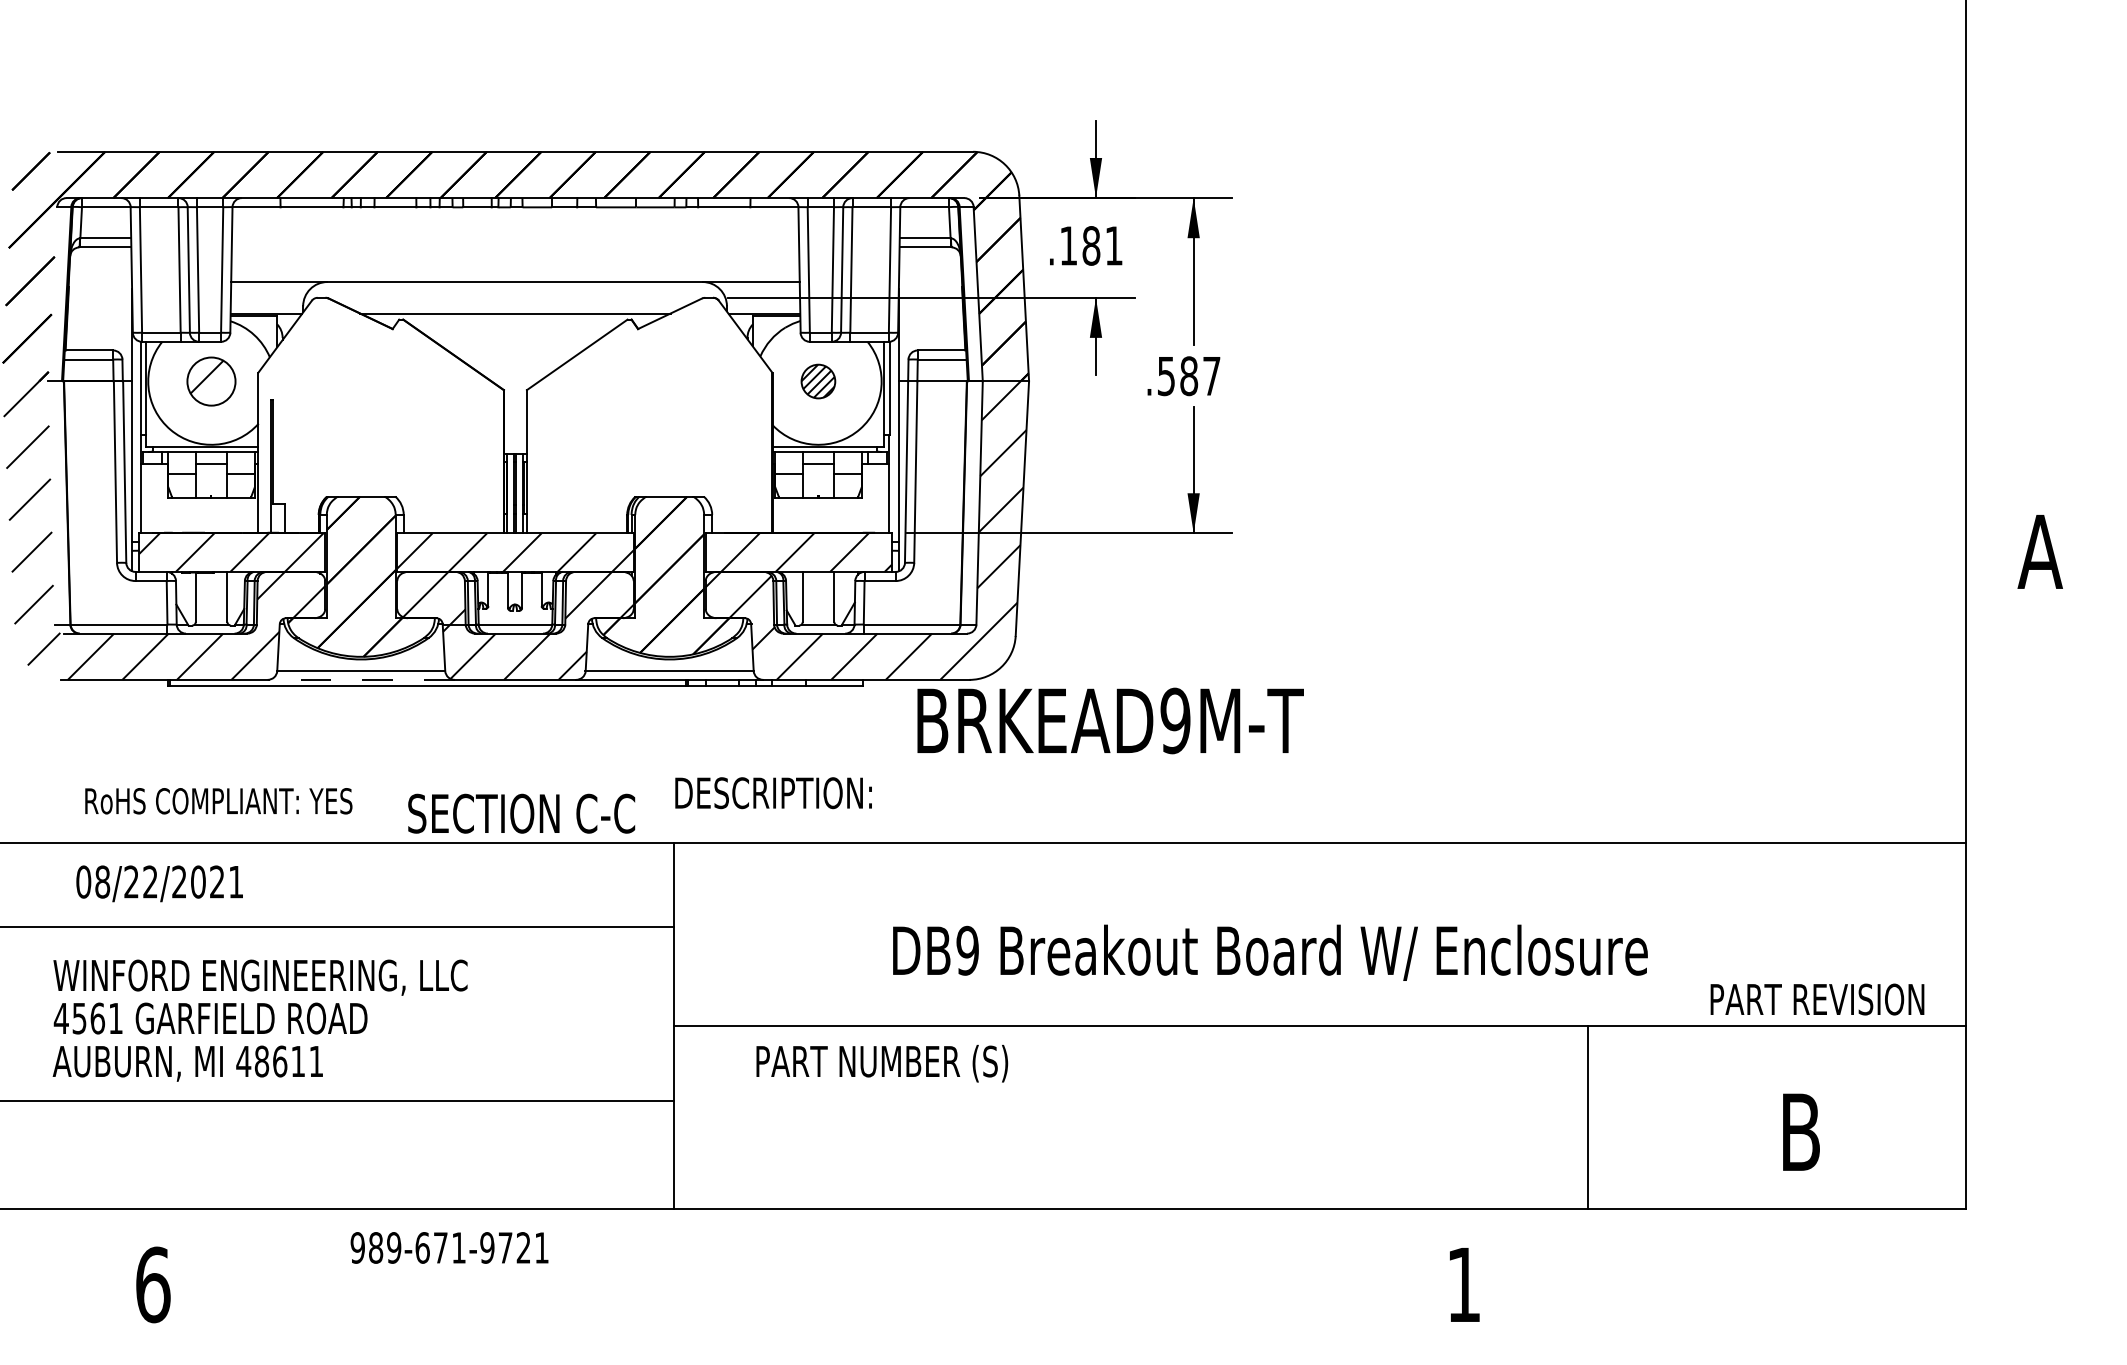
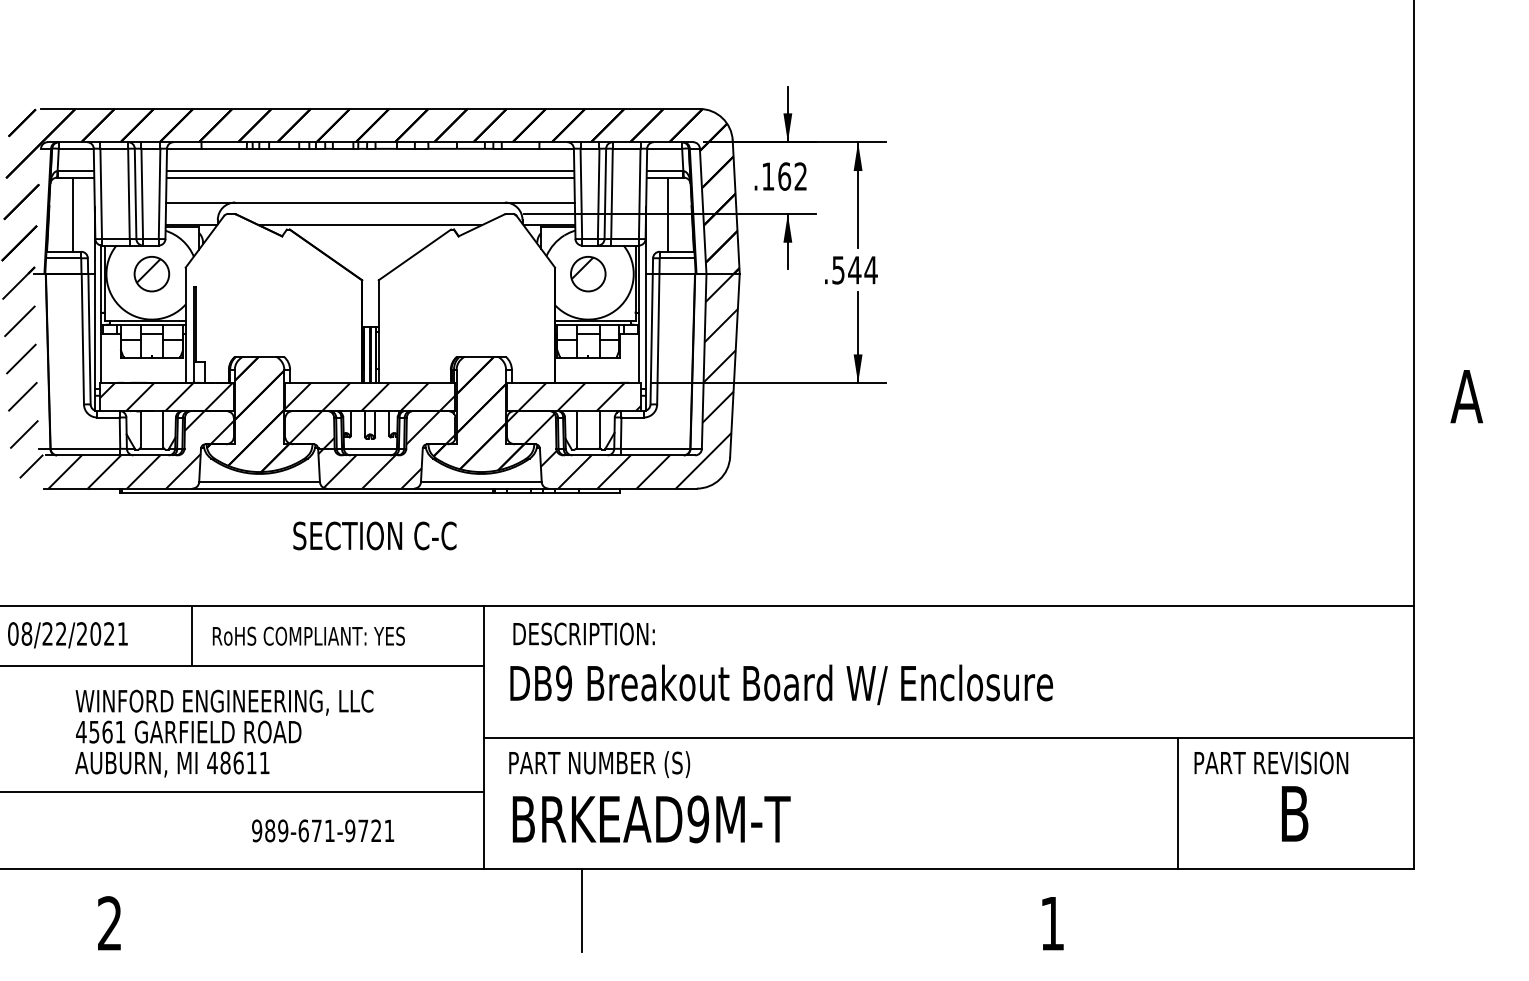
line: (514, 238) -> (369, 171), added
text: (1102, 245) -> (792, 176), .181 -> .162
line: (515, 247) -> (370, 177), added
line: (101, 298) -> (72, 214), added
line: (929, 298) -> (668, 214), added
text: (1200, 376) -> (863, 270), .587 -> .544
part: (818, 381) -> (588, 274), size x1.43
line: (361, 679) -> (259, 488), dashed -> solid
text: (1110, 720) -> (651, 819), moved
text: (773, 793) -> (584, 634), moved
text: (218, 801) -> (308, 636), moved
text: (521, 813) -> (374, 535), moved
text: (159, 883) -> (67, 635), moved
line: (267, 884) -> (192, 635), added
text: (1270, 952) -> (781, 684), moved
text: (1817, 999) -> (1271, 763), moved
text: (259, 1020) -> (223, 733), moved
text: (882, 1063) -> (599, 764), moved
line: (1588, 1117) -> (1177, 803), moved
text: (449, 1247) -> (323, 830), moved
line: (809, 1266) -> (581, 910), added
text: (153, 1284) -> (110, 923), 6 -> 2

